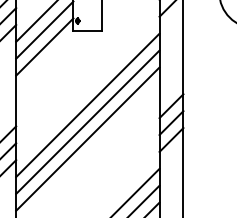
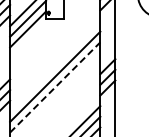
line: (88, 105) -> (55, 66), removed
line: (88, 139) -> (55, 87), solid -> dashed

